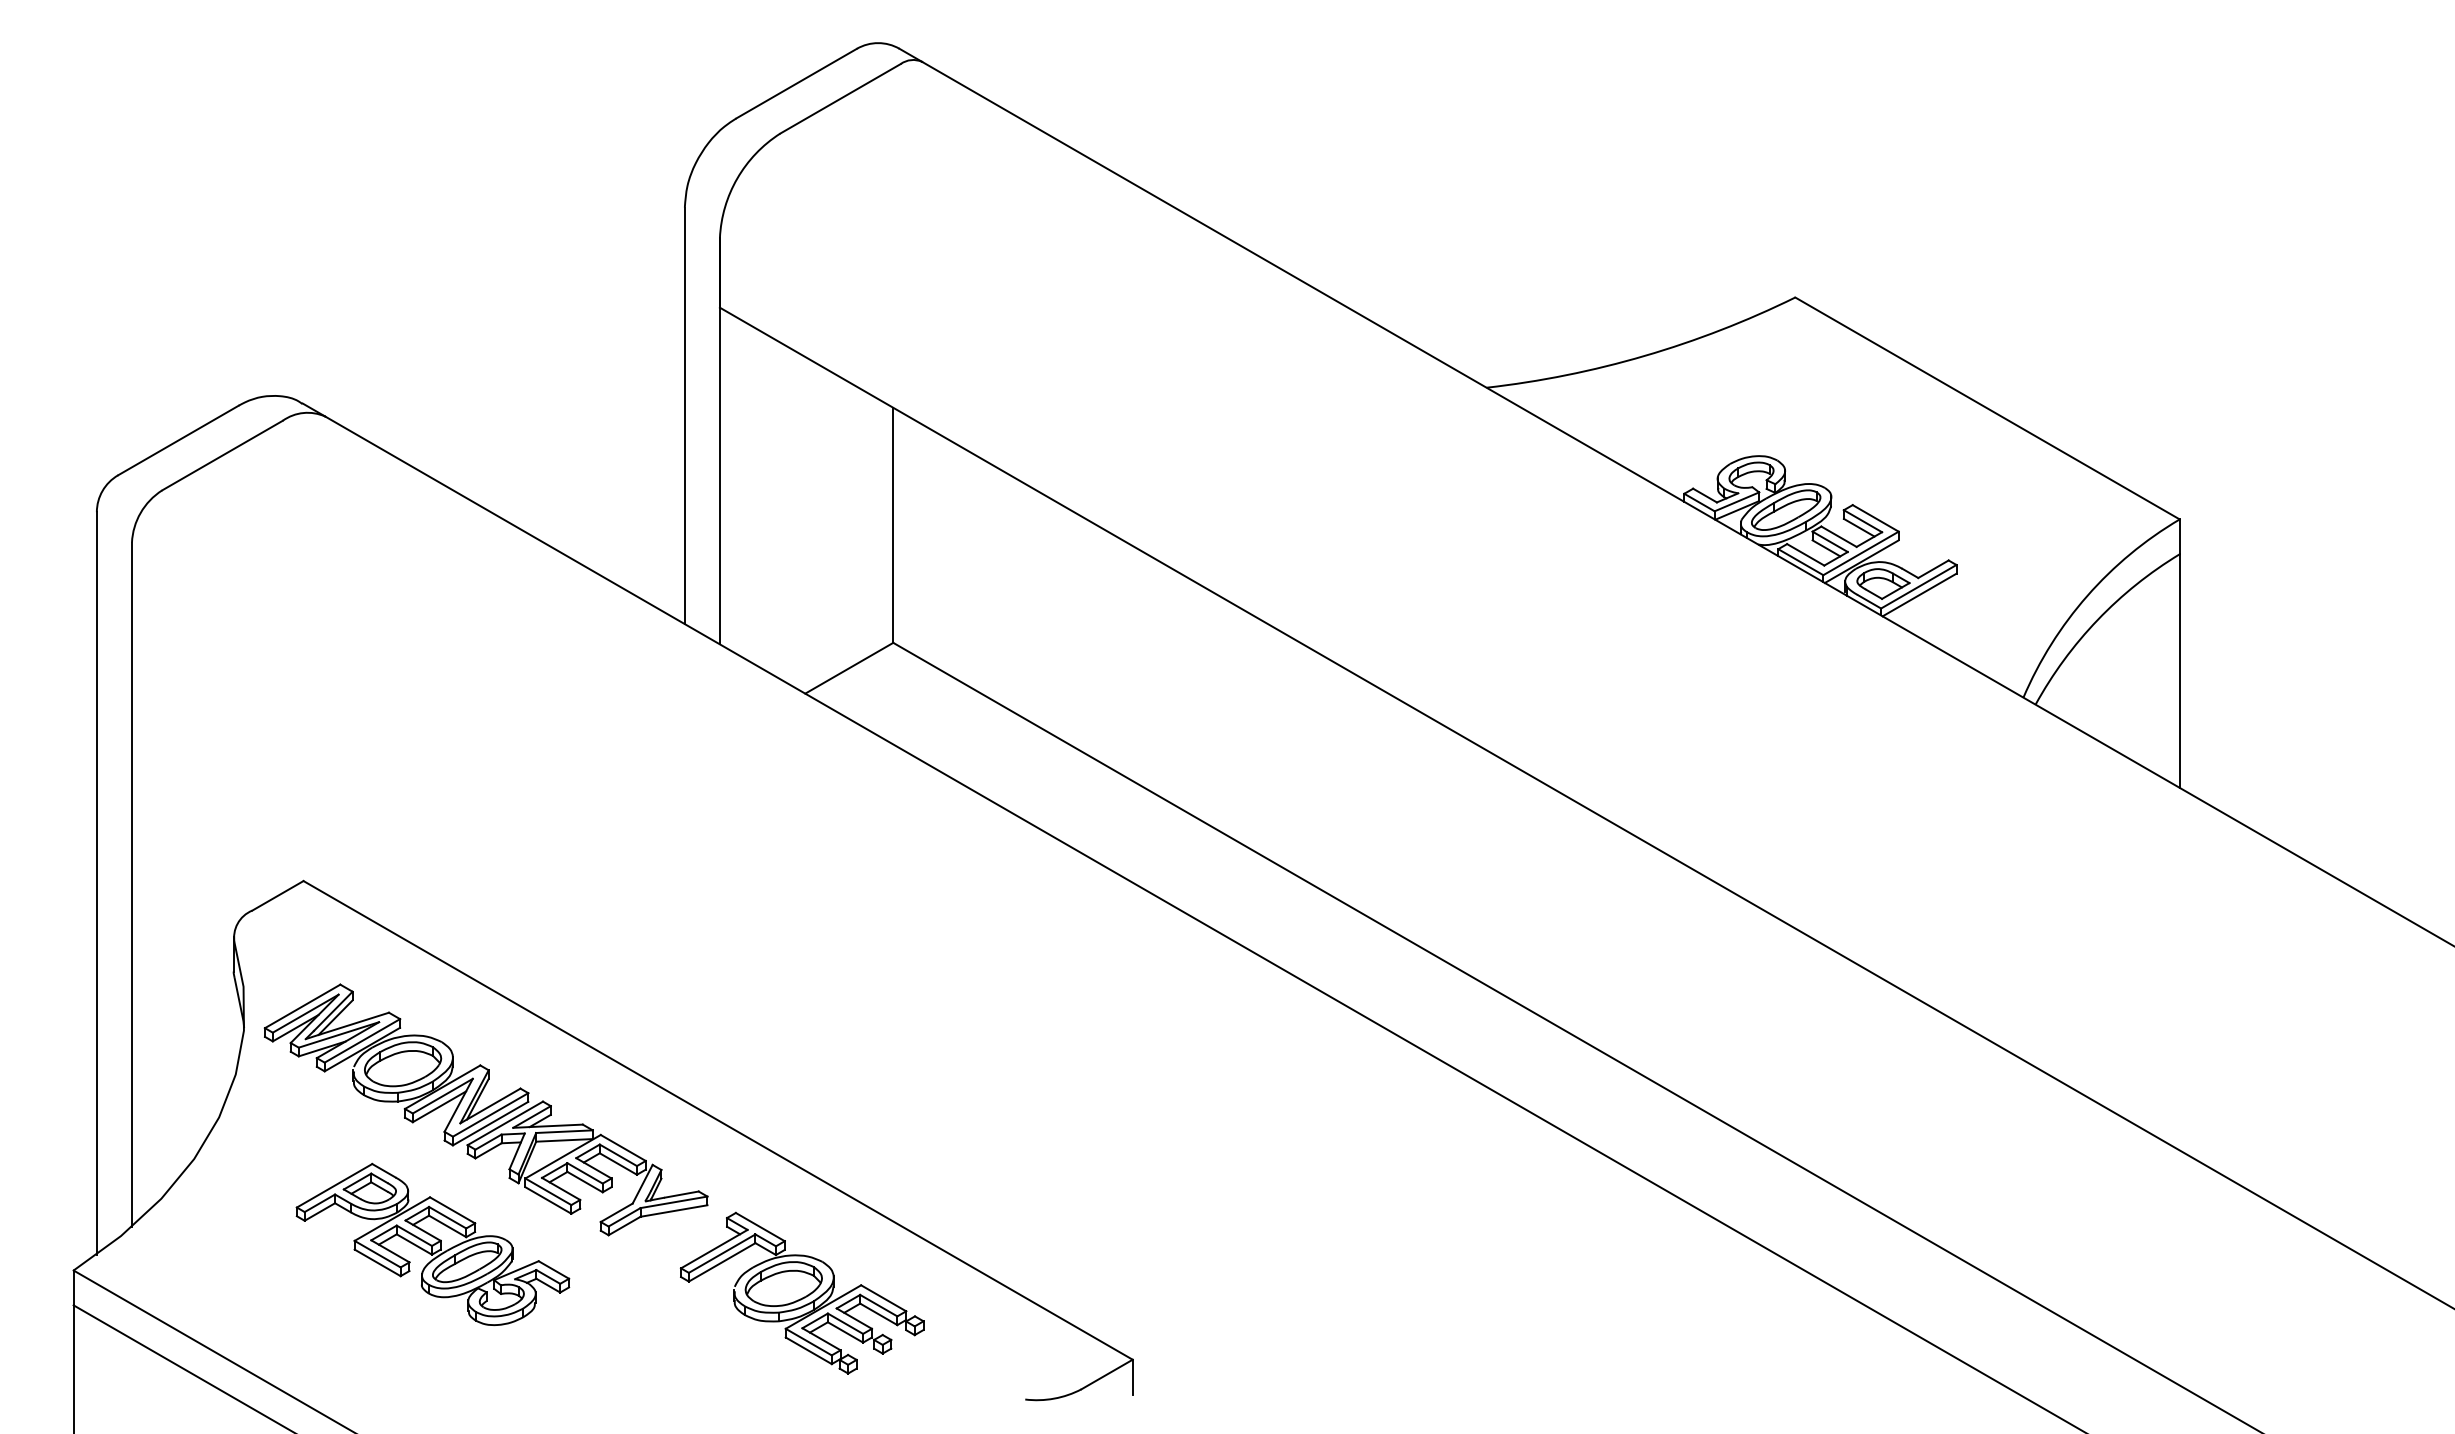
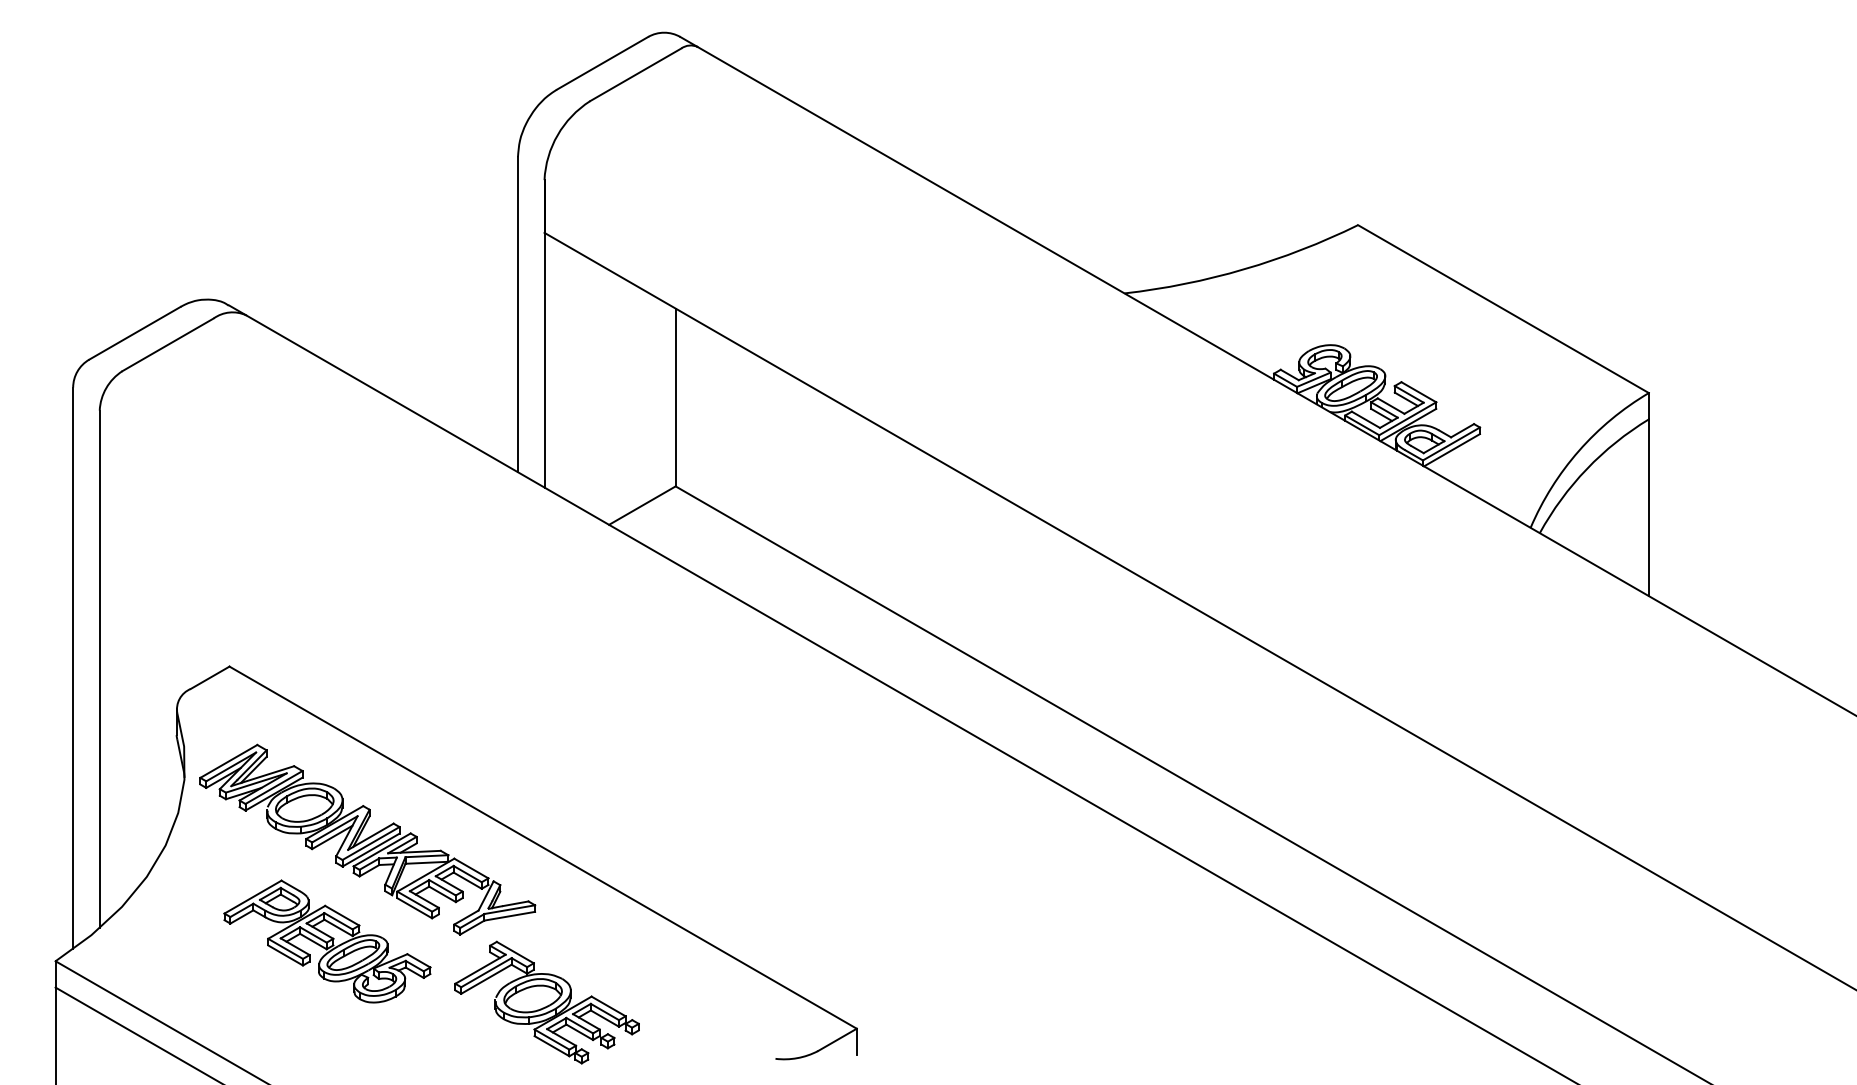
part: (801, 1292) -> (546, 1002), moved

